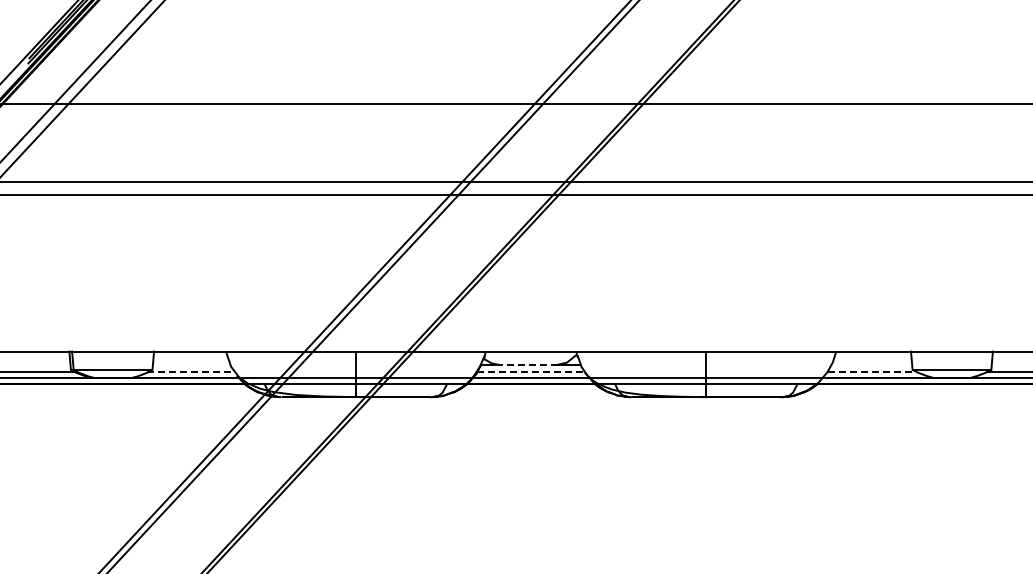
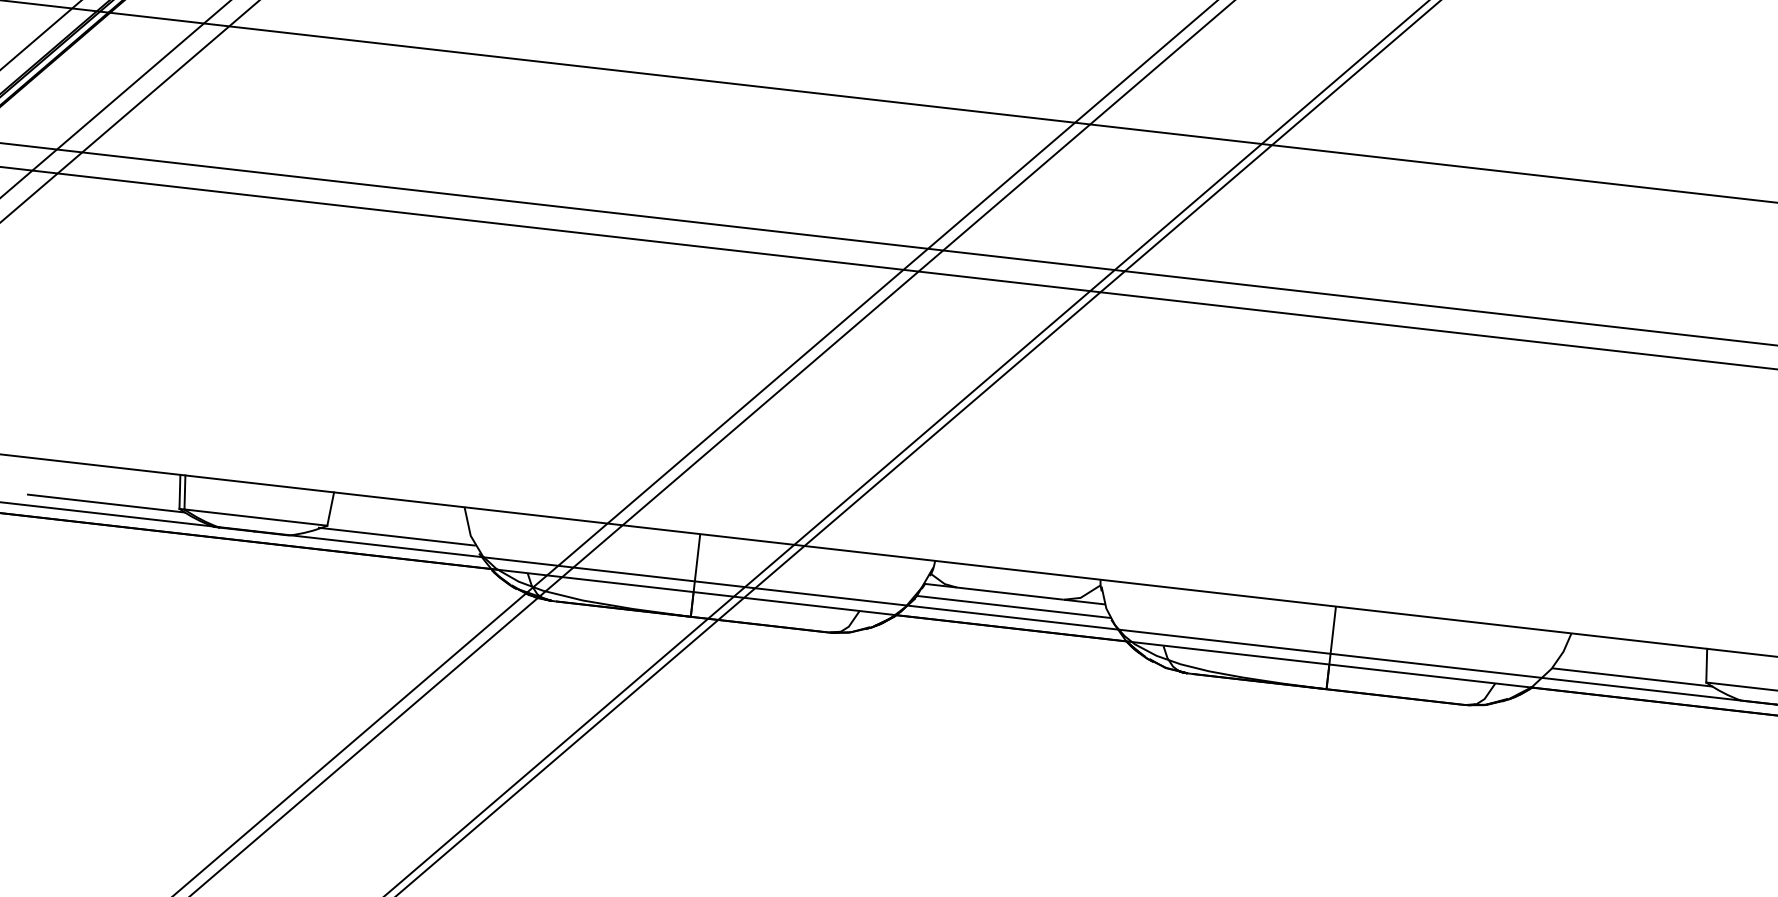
line: (528, 364) -> (1010, 593), dashed -> solid
line: (191, 371) -> (397, 536), dashed -> solid
line: (531, 371) -> (1014, 606), dashed -> solid
line: (872, 371) -> (1633, 677), dashed -> solid

